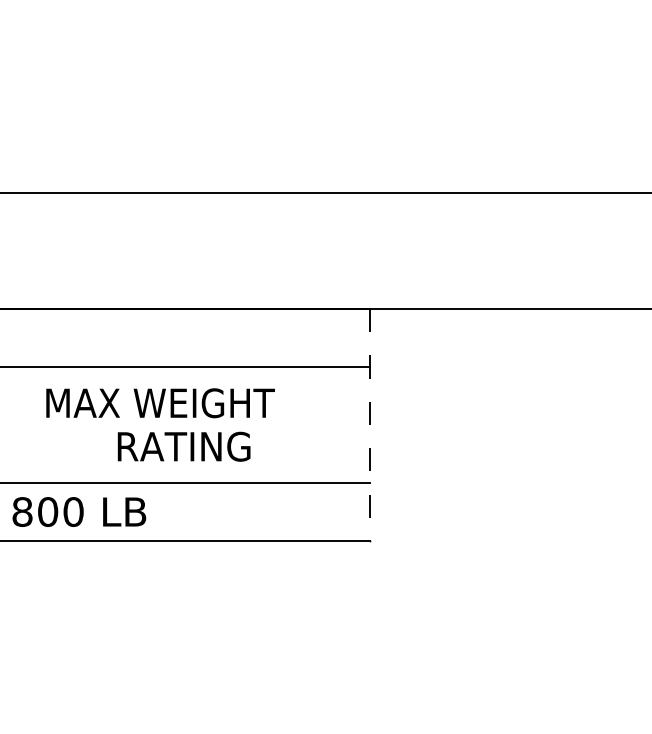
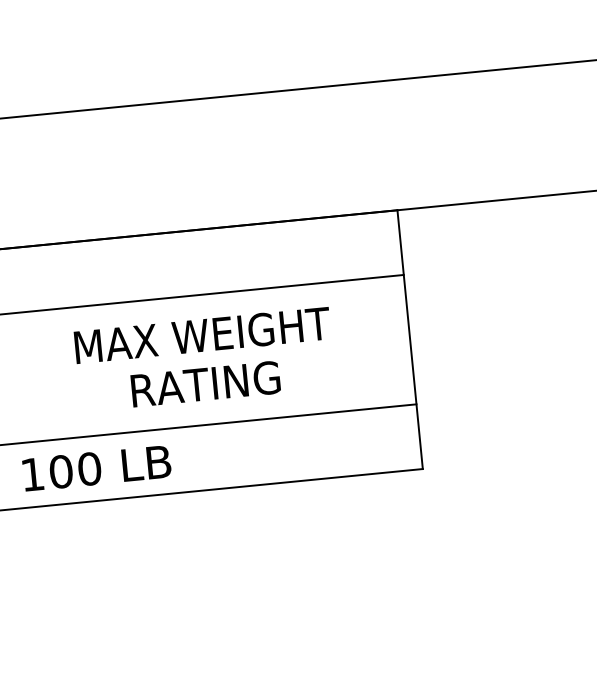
text: (160, 403) -> (202, 335), moved
line: (369, 425) -> (410, 340), dashed -> solid
text: (22, 511) -> (32, 474), 800 -> 100

